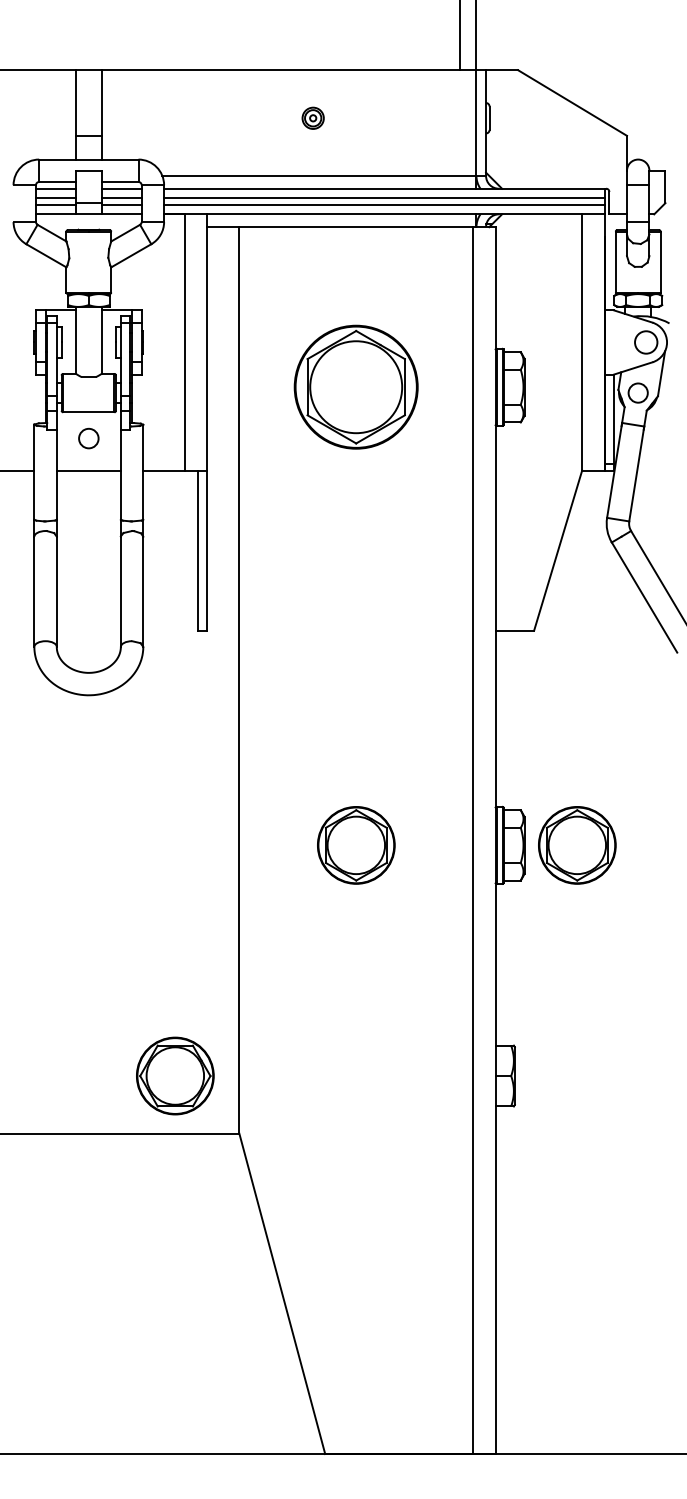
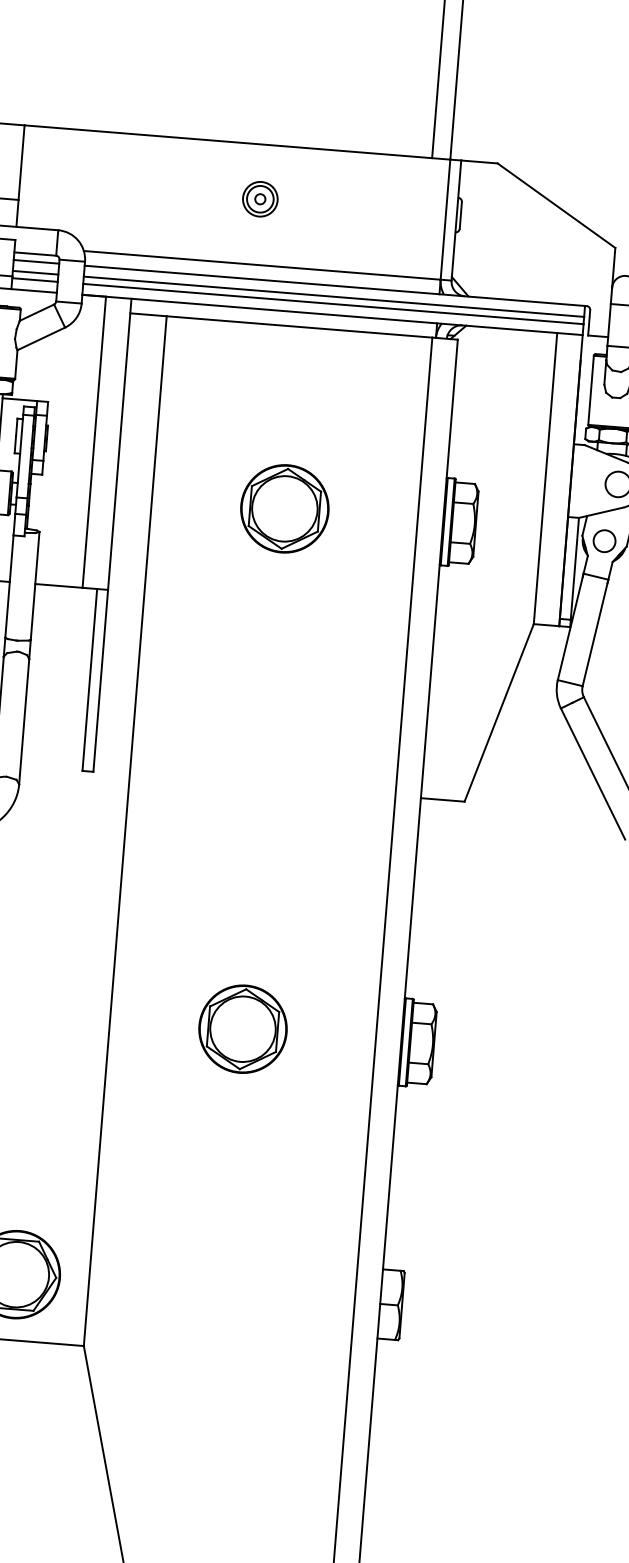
part: (313, 118) -> (260, 199), size x1.43
part: (356, 387) -> (285, 509), size x0.62
part: (577, 845) -> (494, 1049), removed

